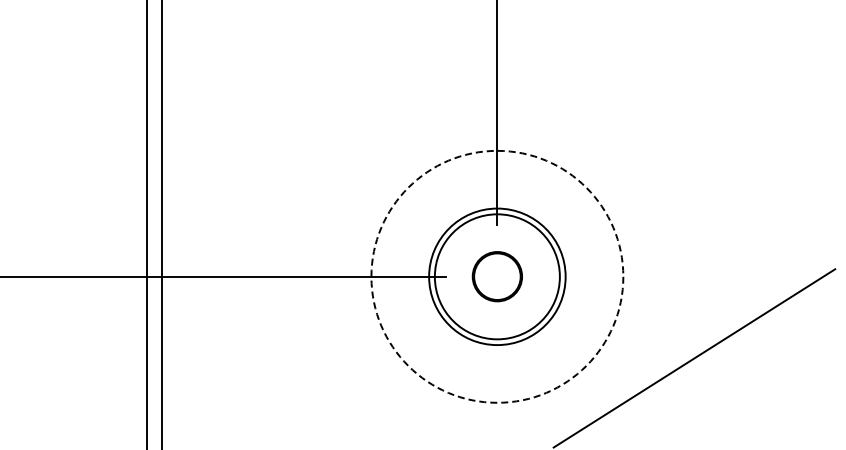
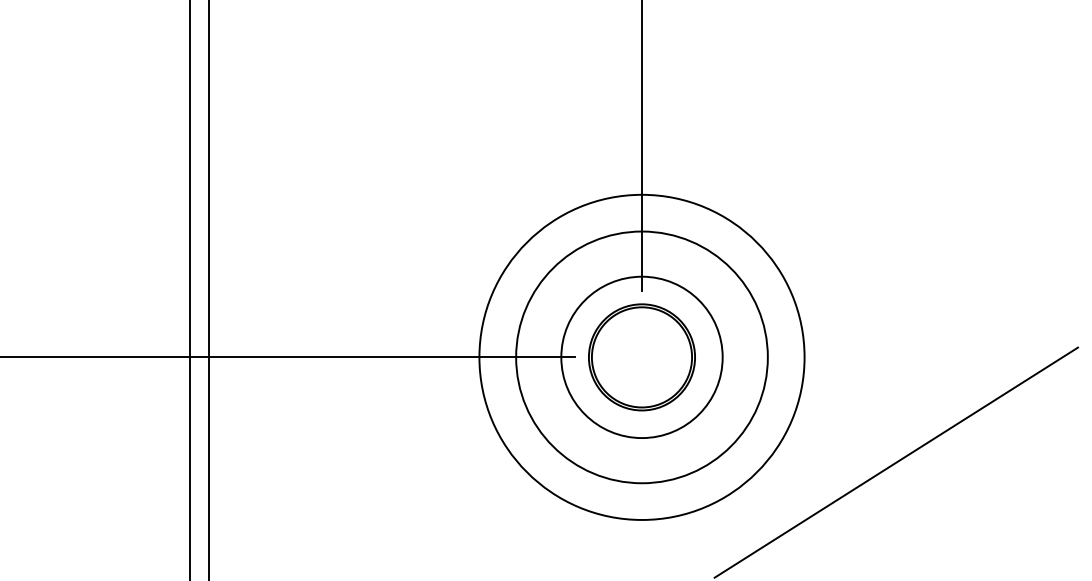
circle: (496, 276) -> (640, 356), size x1.43
circle: (497, 276) -> (642, 356), dashed -> solid
part: (497, 276) -> (642, 356), size x1.67

